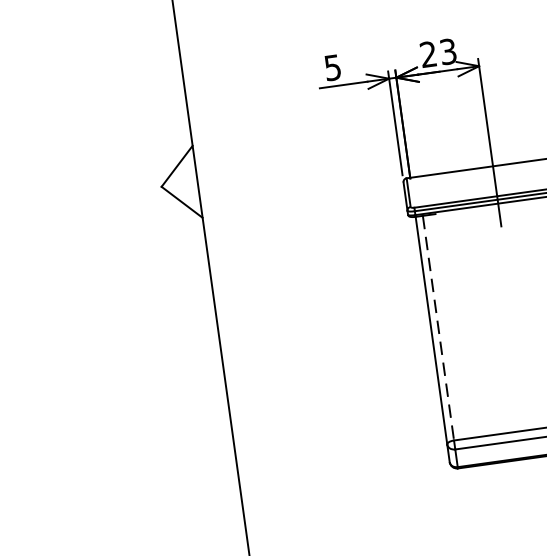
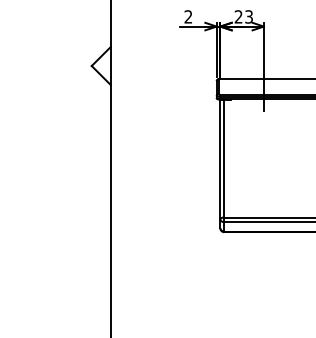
text: (332, 66) -> (188, 16), 5 -> 2
line: (438, 327) -> (224, 158), dashed -> solid

